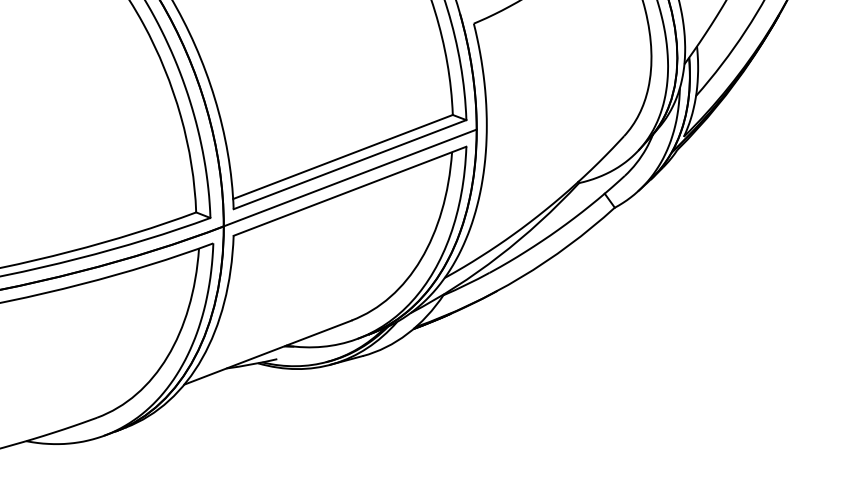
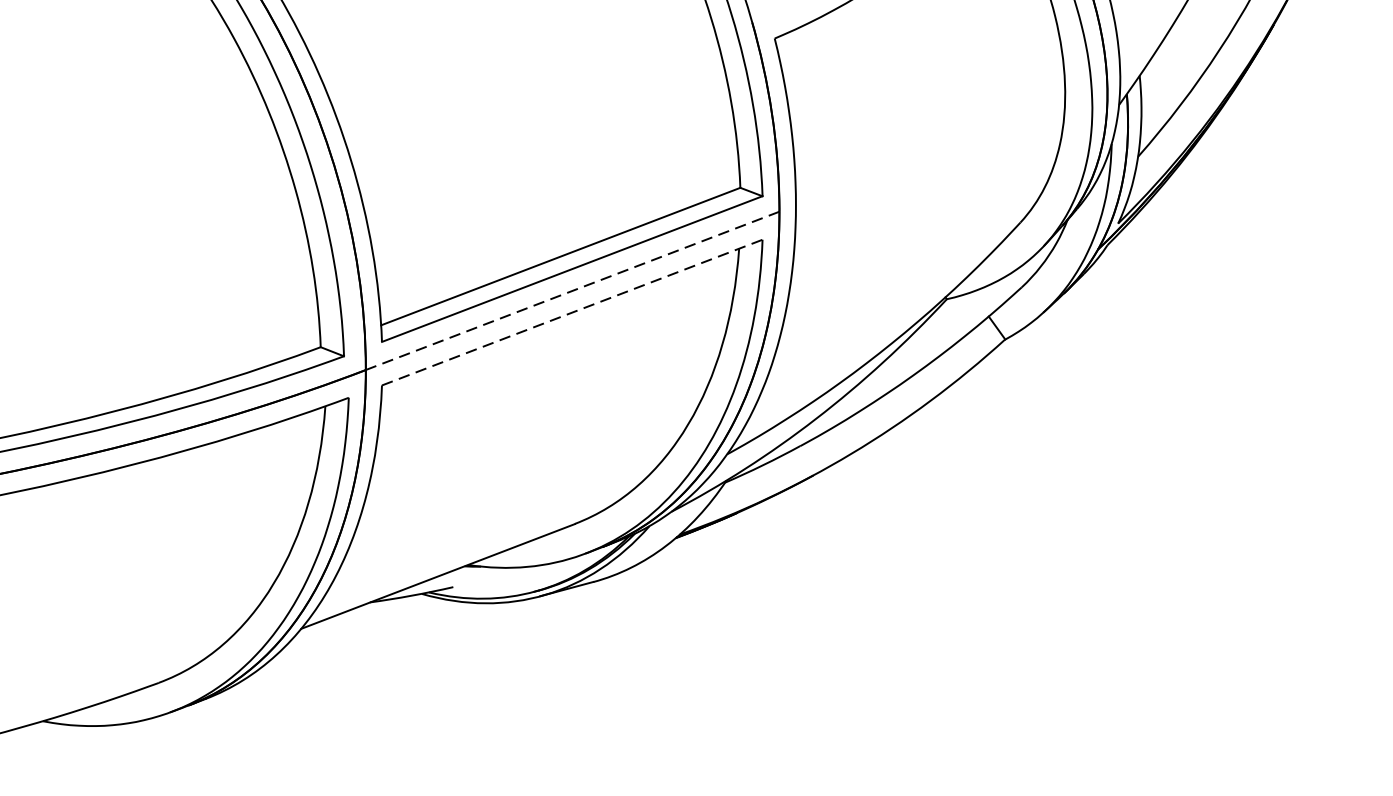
line: (349, 178) -> (571, 291), solid -> dashed
line: (350, 191) -> (573, 312), solid -> dashed

